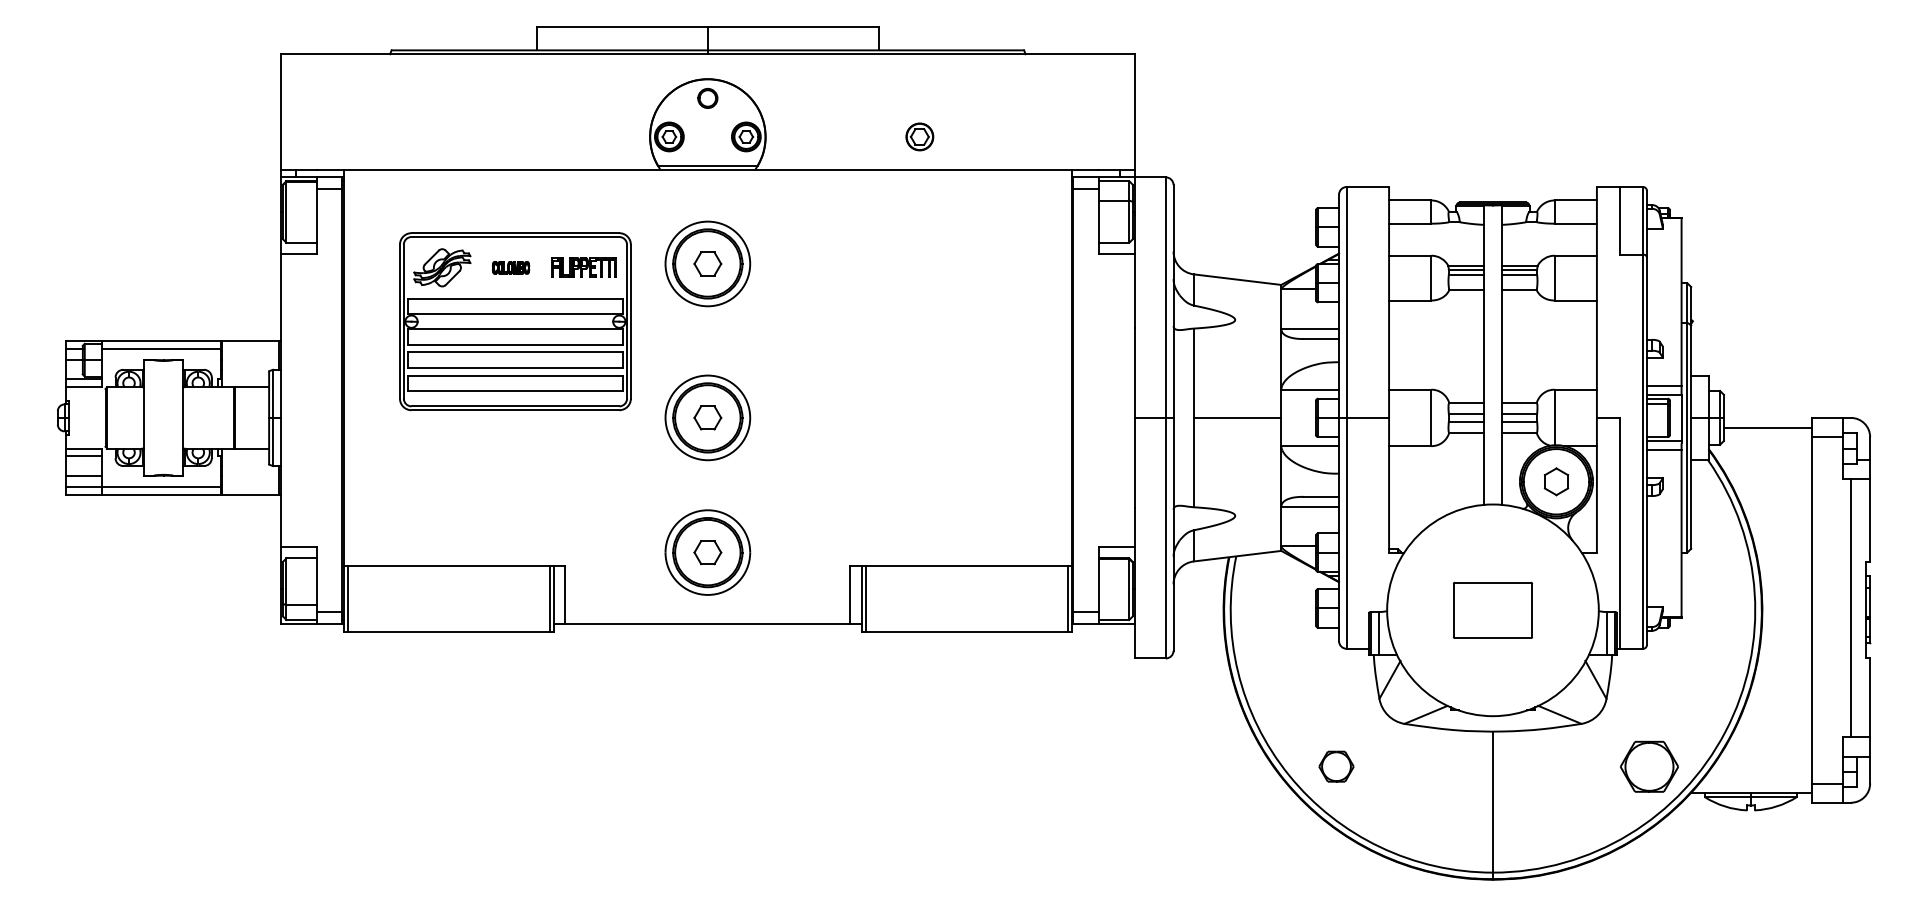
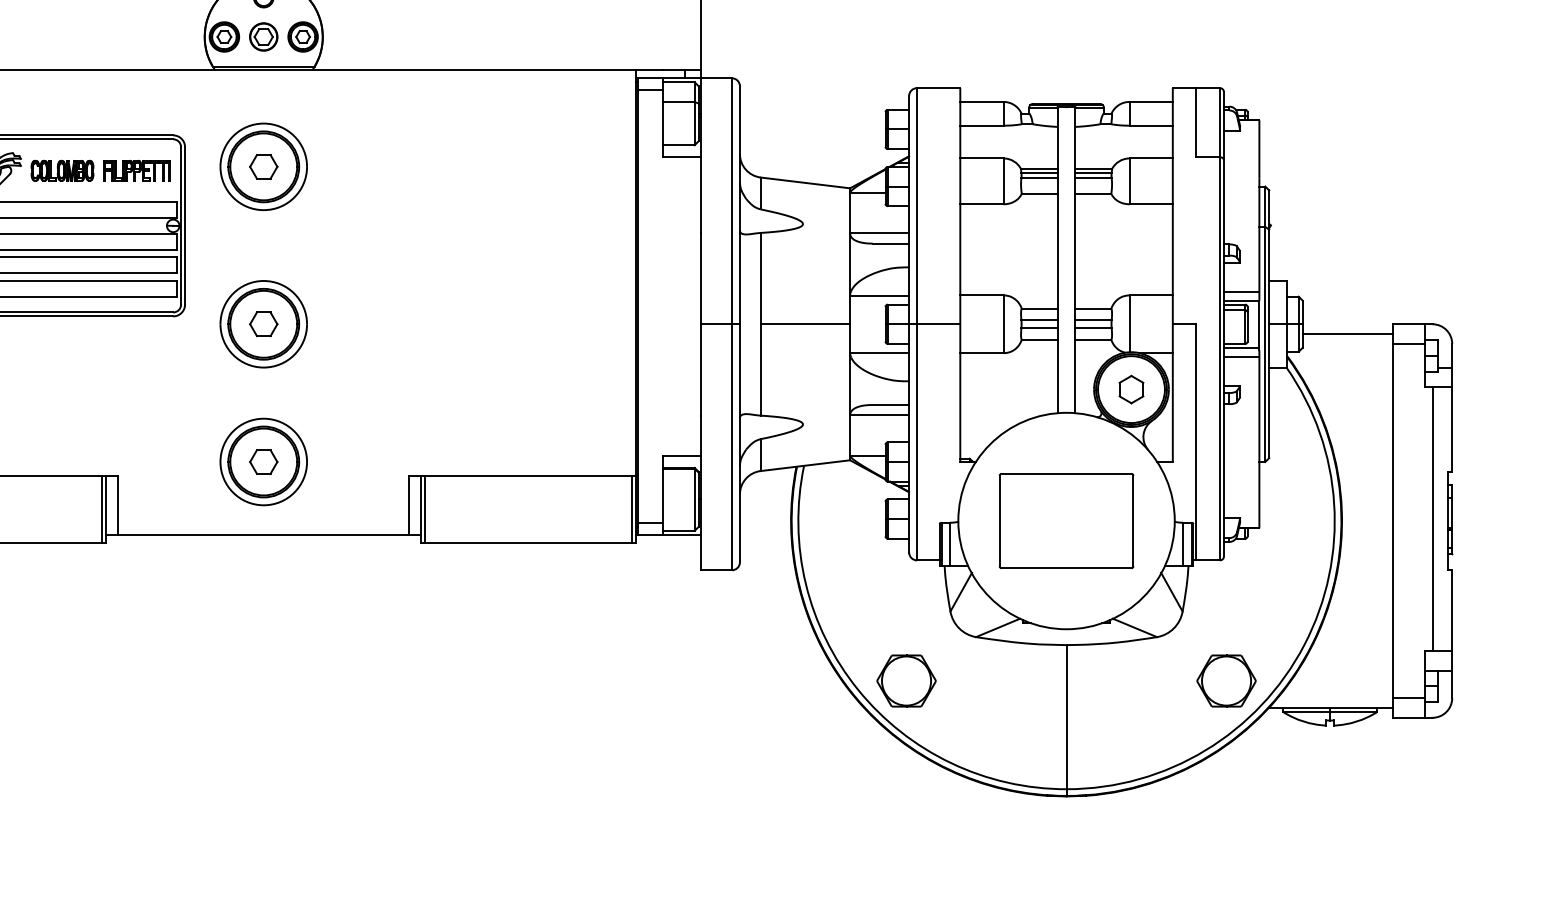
part: (919, 136) -> (263, 36), moved
part: (510, 267) -> (61, 170), size x1.67
part: (1492, 610) -> (1066, 521), size x1.67
part: (1336, 766) -> (906, 680), size x1.67

